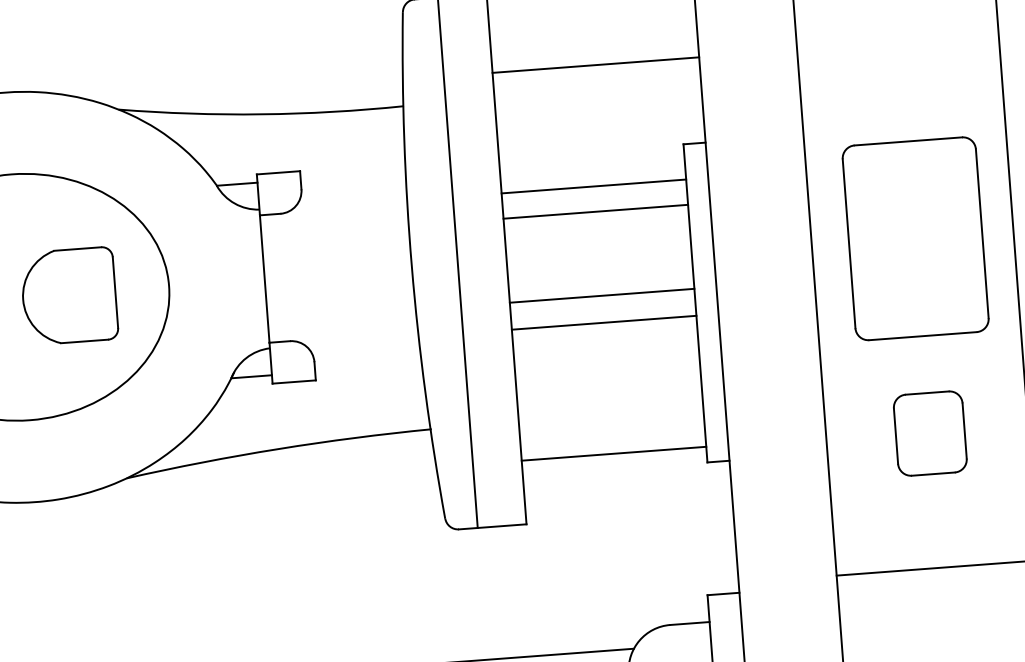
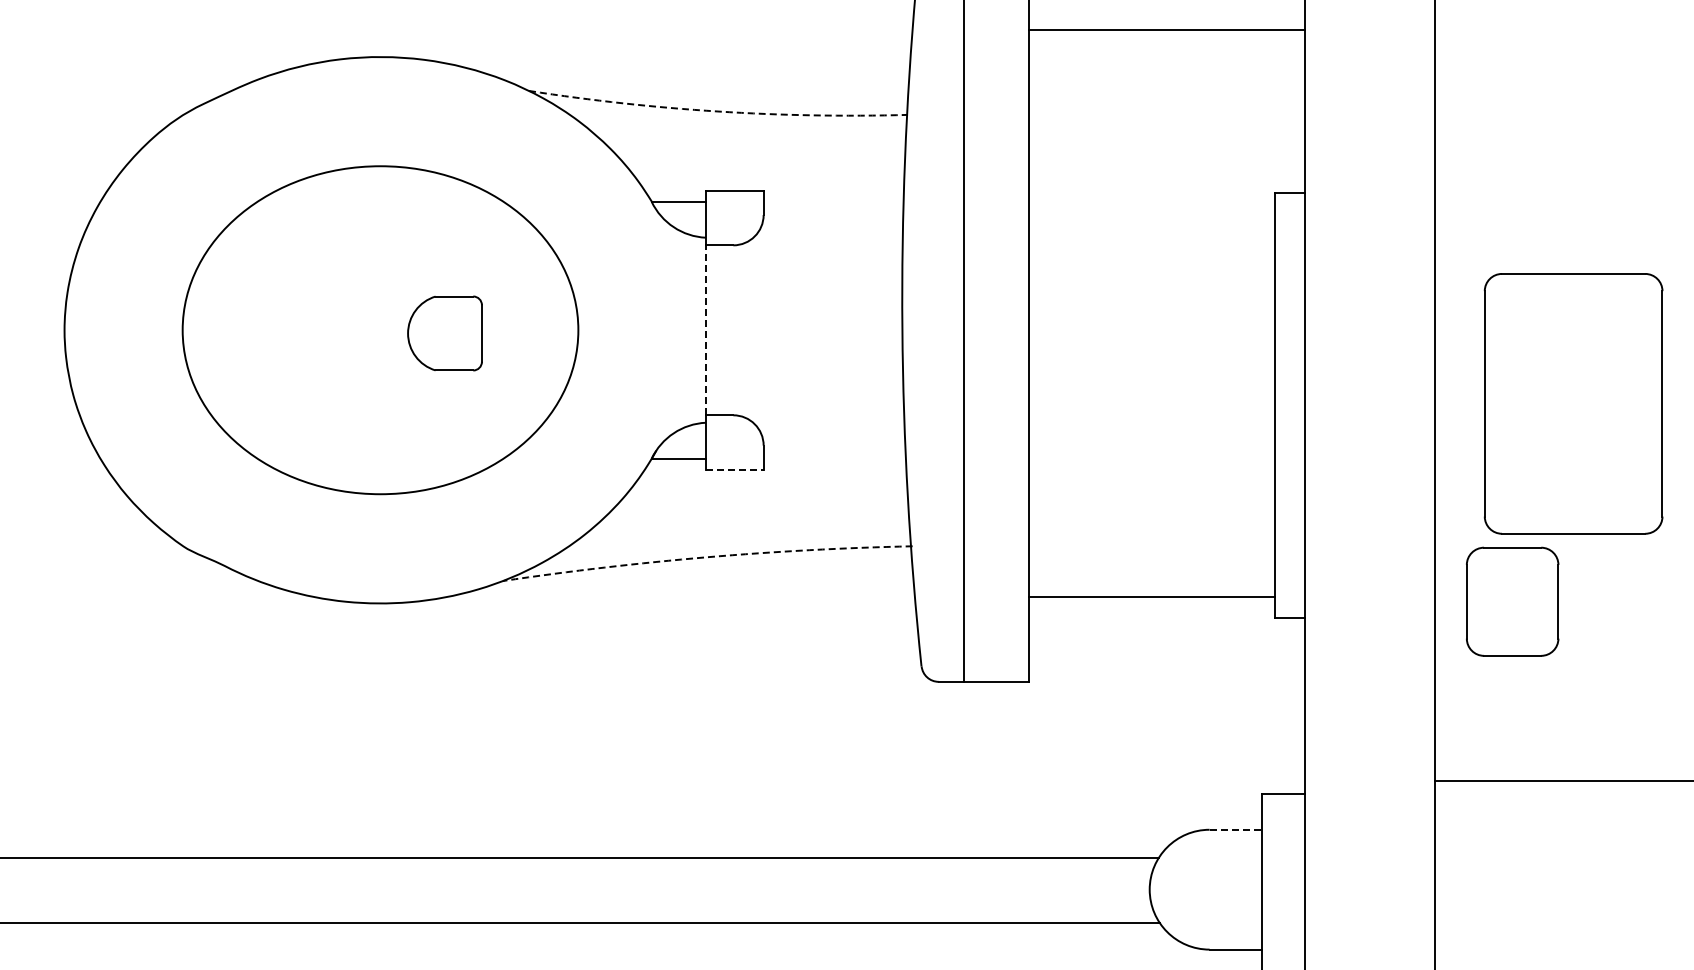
line: (595, 65) -> (1166, 29), moved
arc: (261, 114) -> (717, 111), solid -> dashed
line: (593, 186) -> (1151, 240), removed
line: (595, 212) -> (1151, 274), removed
part: (915, 238) -> (1573, 403), moved
line: (264, 279) -> (705, 330), solid -> dashed
part: (68, 296) -> (444, 333), size x0.6
line: (601, 296) -> (1151, 386), removed
line: (603, 323) -> (1151, 422), removed
line: (293, 381) -> (734, 469), solid -> dashed
part: (930, 433) -> (1512, 601), moved
arc: (278, 449) -> (707, 557), solid -> dashed
line: (690, 623) -> (1236, 829), solid -> dashed

